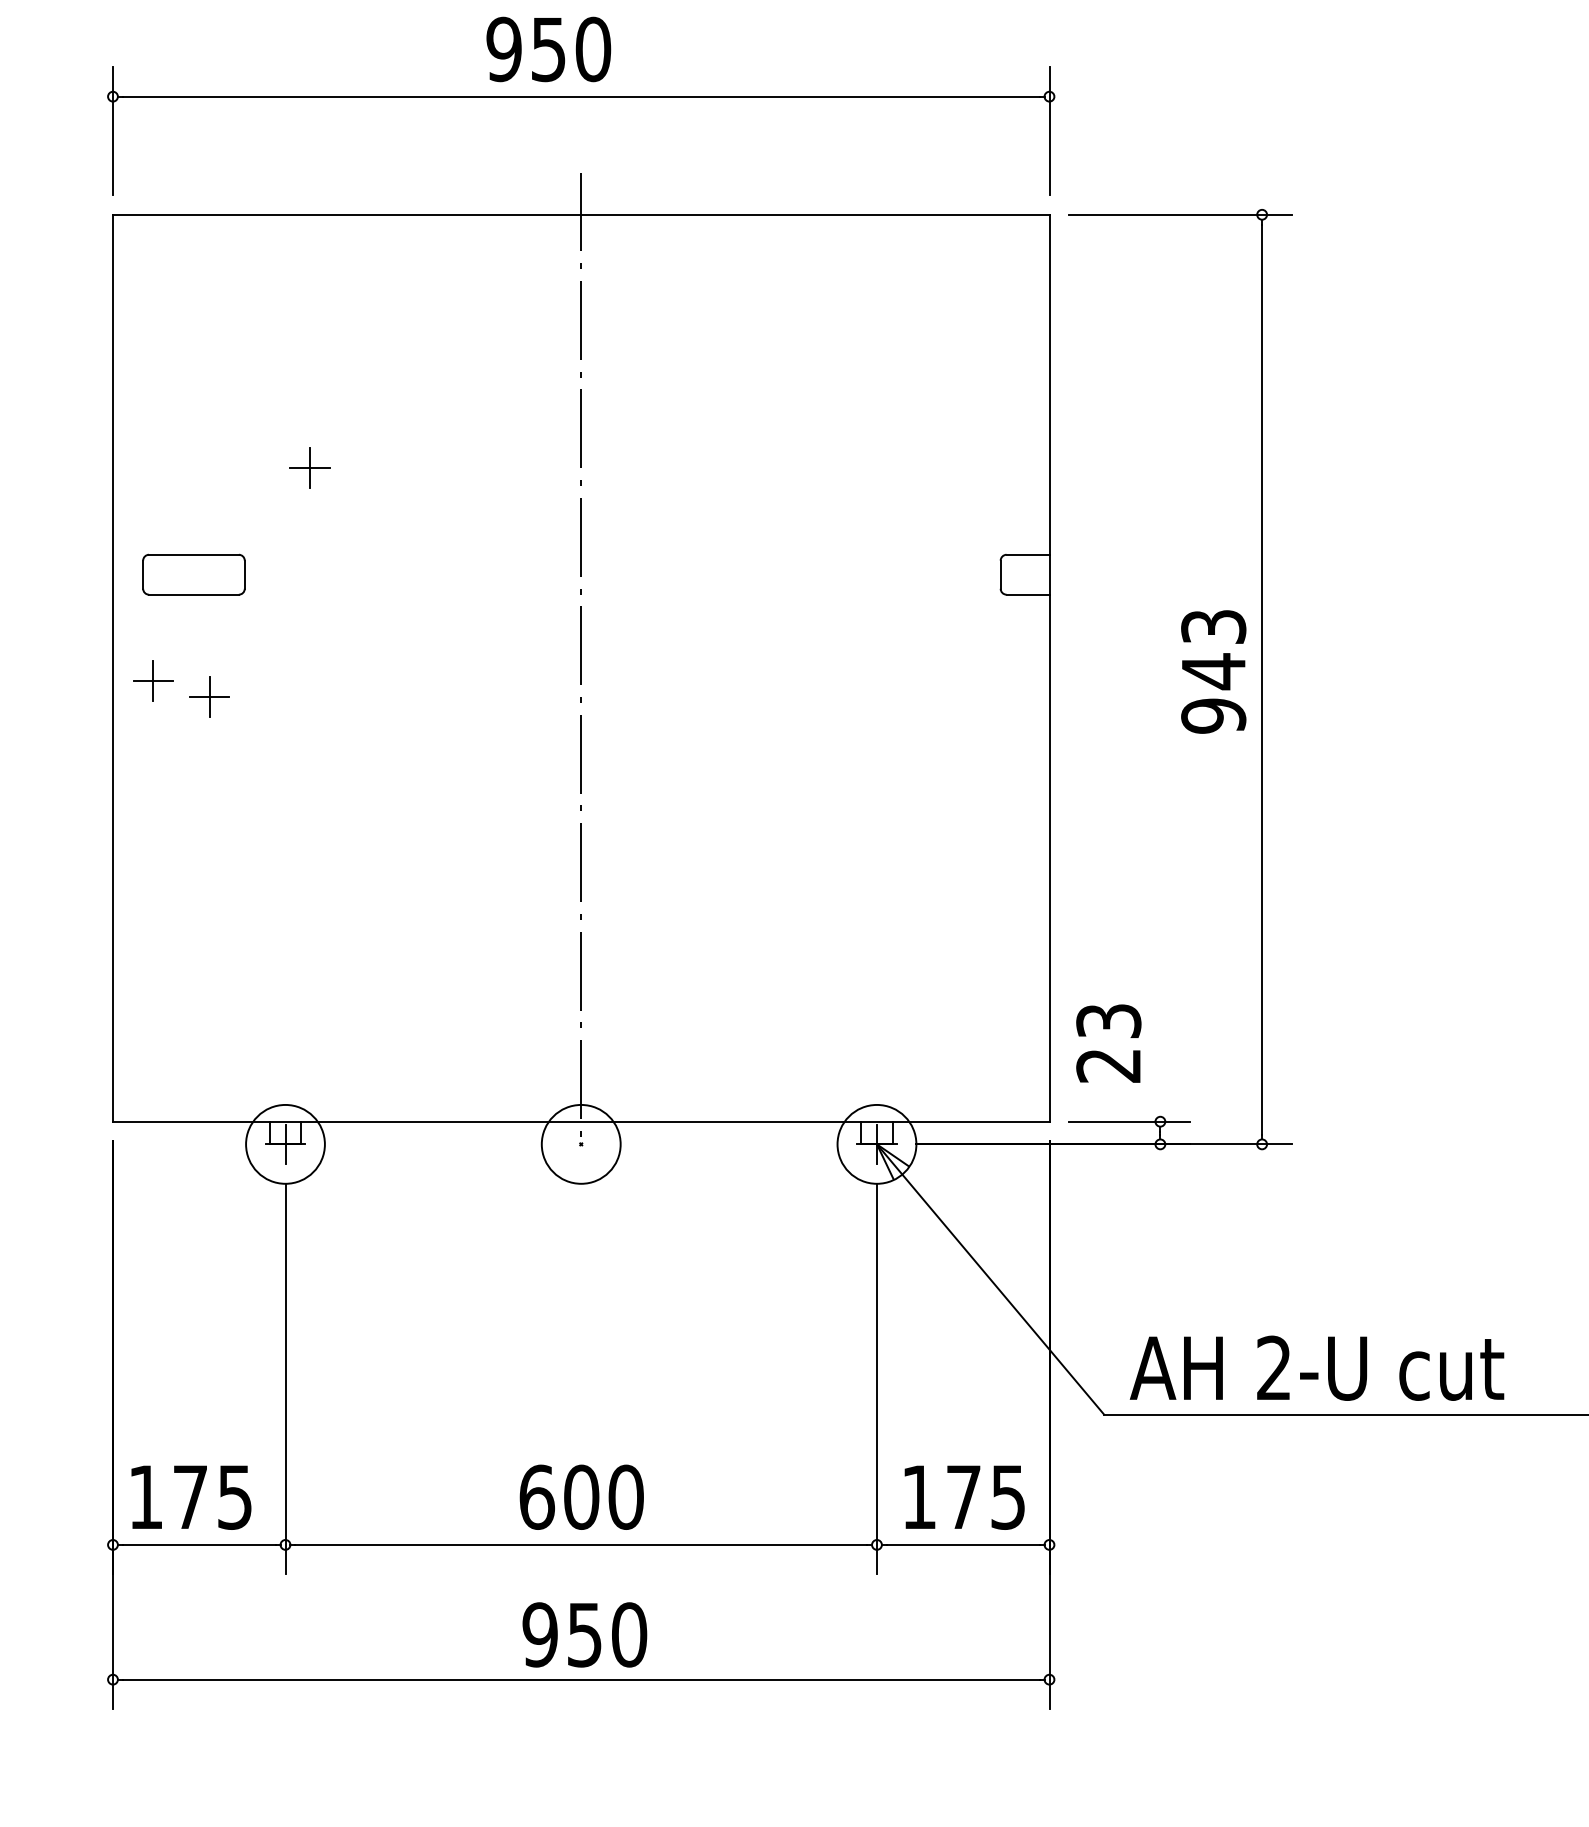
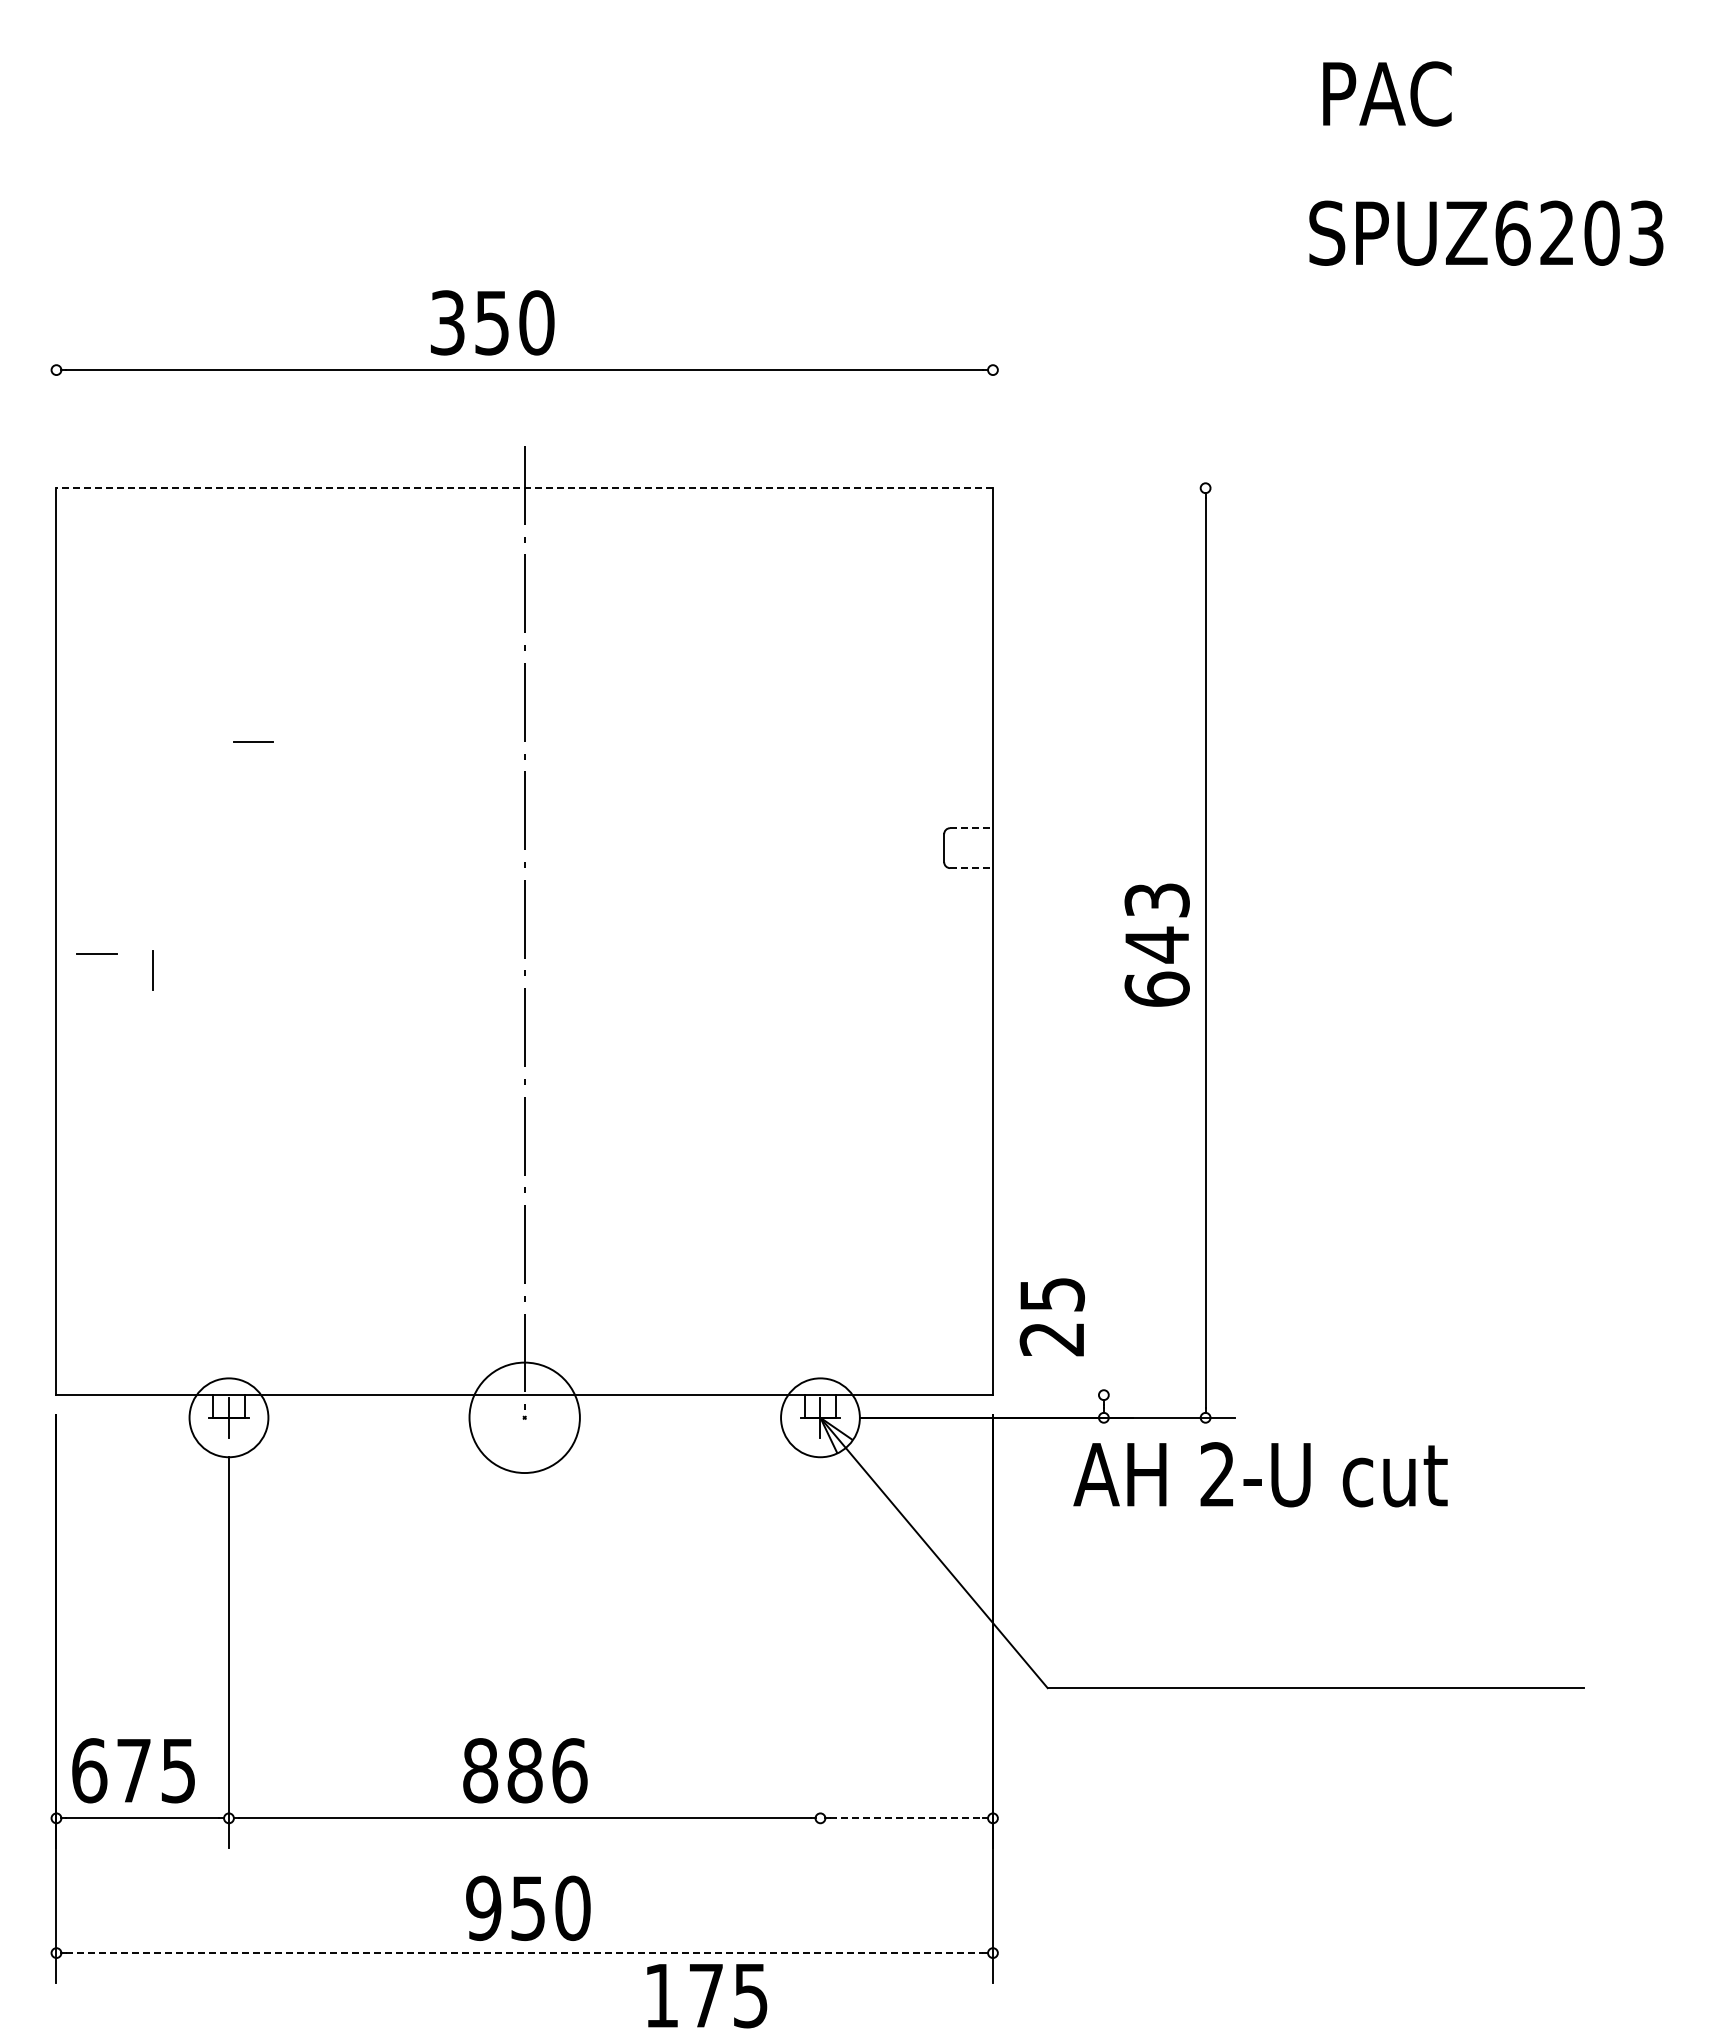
text: (504, 49) -> (447, 322), 950 -> 350
line: (113, 131) -> (56, 404), removed
line: (1049, 131) -> (992, 404), removed
line: (581, 215) -> (524, 488), solid -> dashed
line: (1180, 215) -> (1123, 488), removed
line: (310, 468) -> (253, 741), removed
line: (1029, 555) -> (972, 828), solid -> dashed
part: (194, 574) -> (137, 847), removed
line: (1029, 595) -> (972, 868), solid -> dashed
line: (153, 681) -> (96, 954), removed
line: (209, 697) -> (152, 970), removed
text: (1213, 716) -> (1156, 989), 943 -> 643
text: (1108, 1021) -> (1051, 1294), 23 -> 25
line: (1129, 1122) -> (1072, 1395), removed
circle: (581, 1144) -> (524, 1417), size x1.4
text: (1317, 1368) -> (1260, 1474), moved
line: (877, 1379) -> (820, 1652), removed
text: (146, 1497) -> (89, 1770), 175 -> 675
text: (582, 1497) -> (525, 1770), 600 -> 886
text: (965, 1498) -> (707, 1996), moved
line: (964, 1545) -> (907, 1818), solid -> dashed
line: (582, 1680) -> (525, 1953), solid -> dashed

